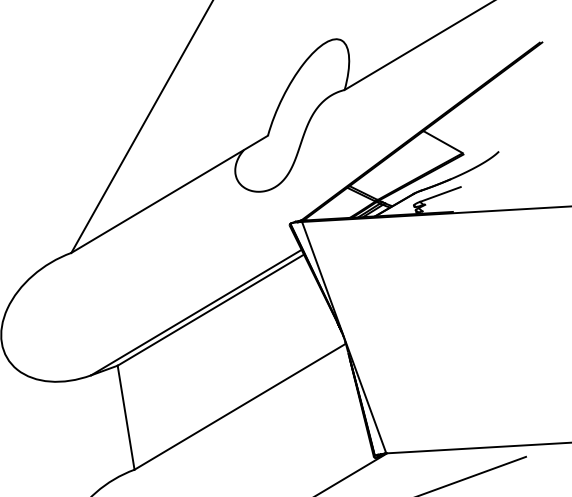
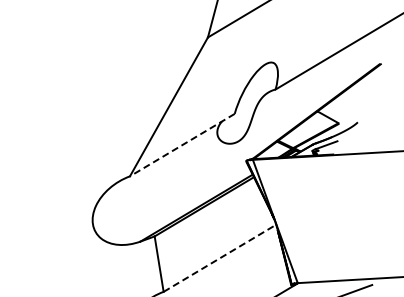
line: (169, 195) -> (182, 145), solid -> dashed
line: (239, 407) -> (219, 258), solid -> dashed

